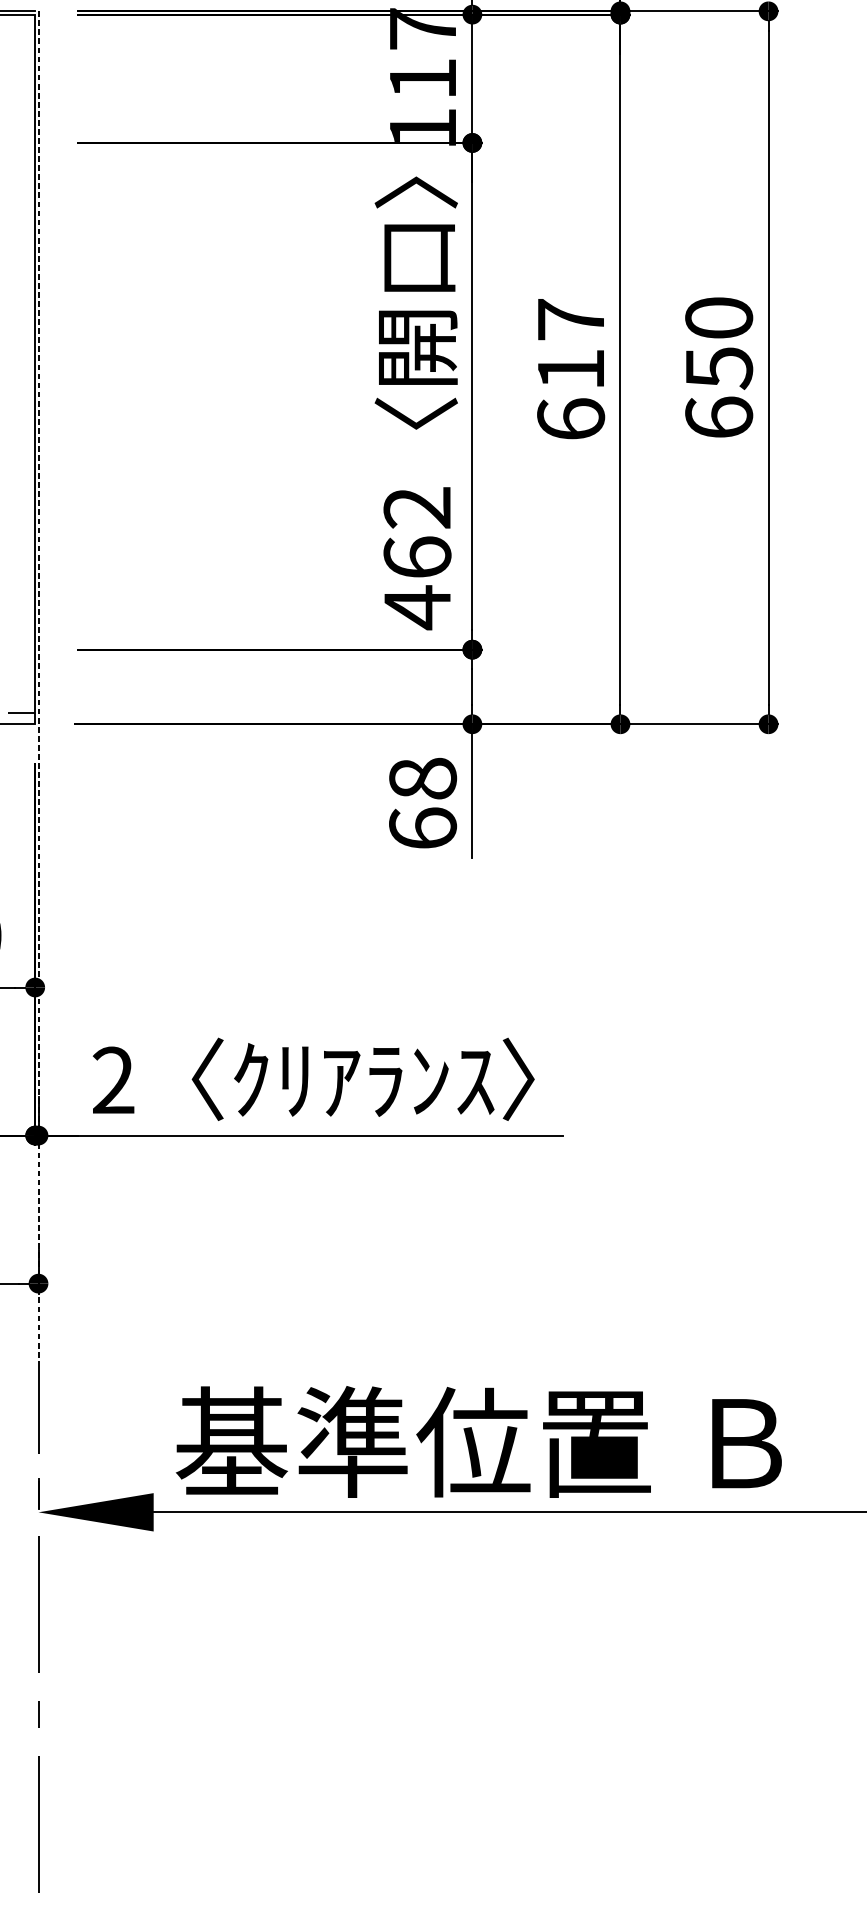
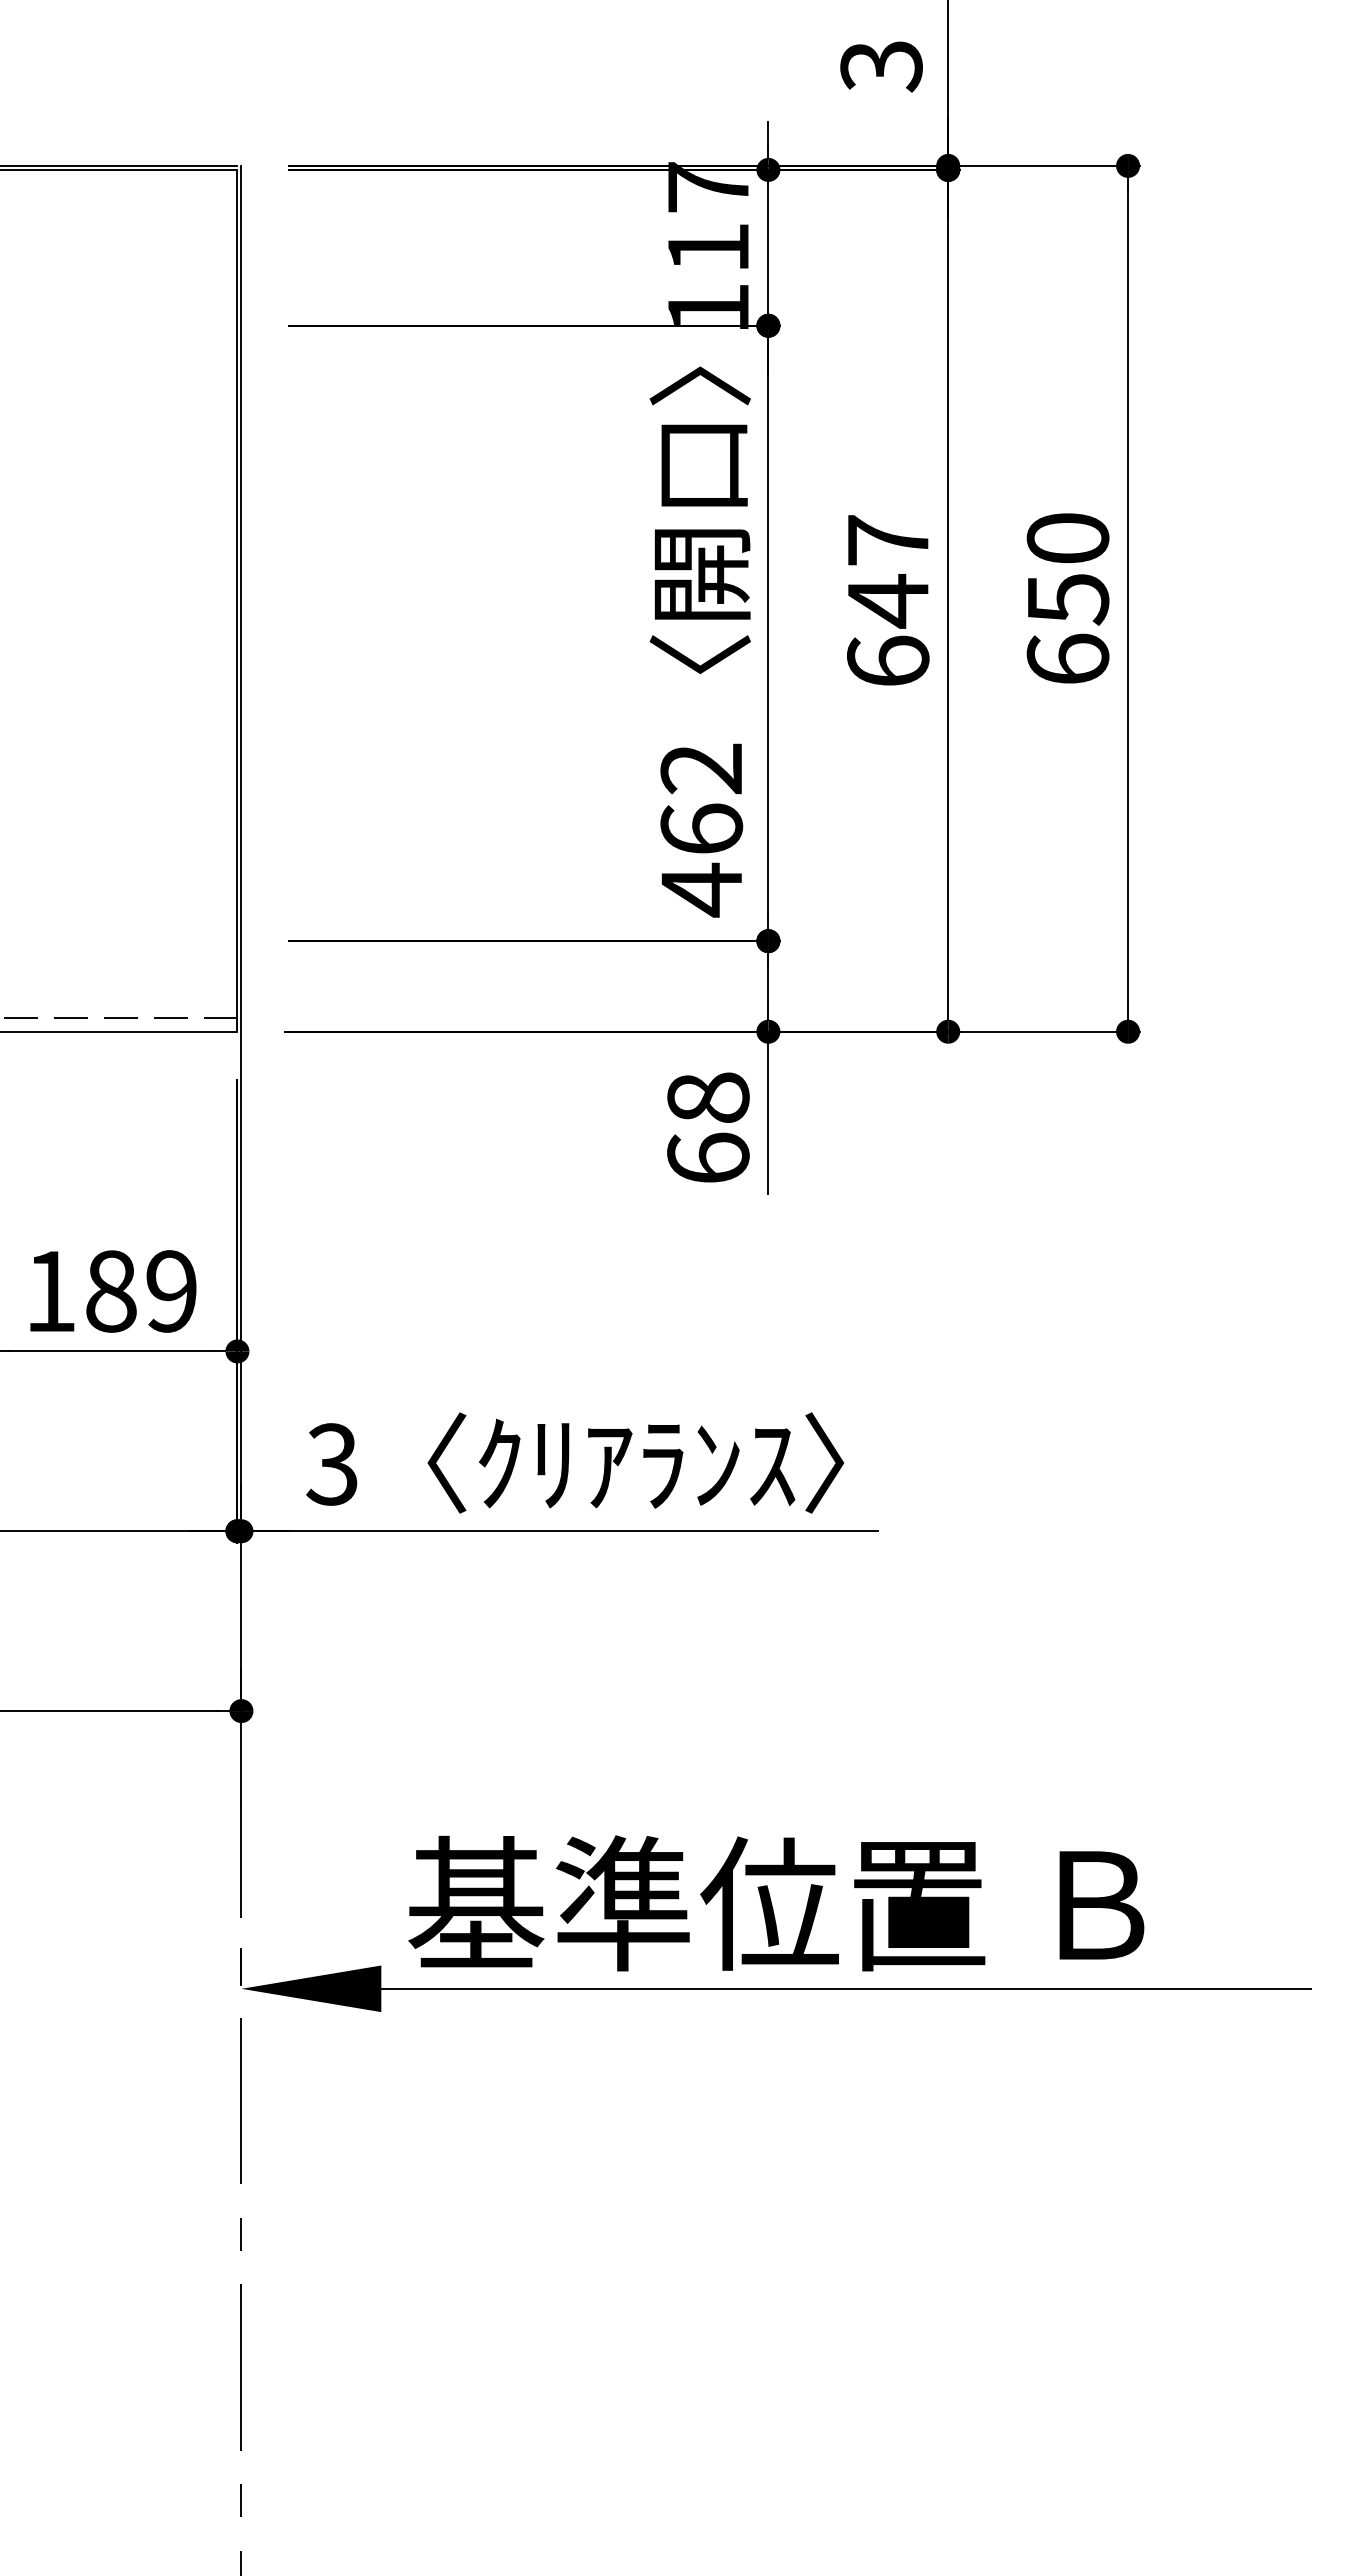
text: (571, 370) -> (888, 601), 617 -> 647
line: (38, 687) -> (241, 986), dashed -> solid
text: (112, 1080) -> (331, 1464), 2 -> 3

